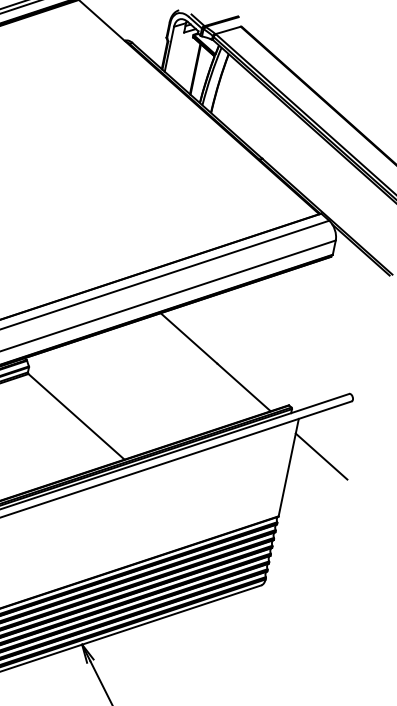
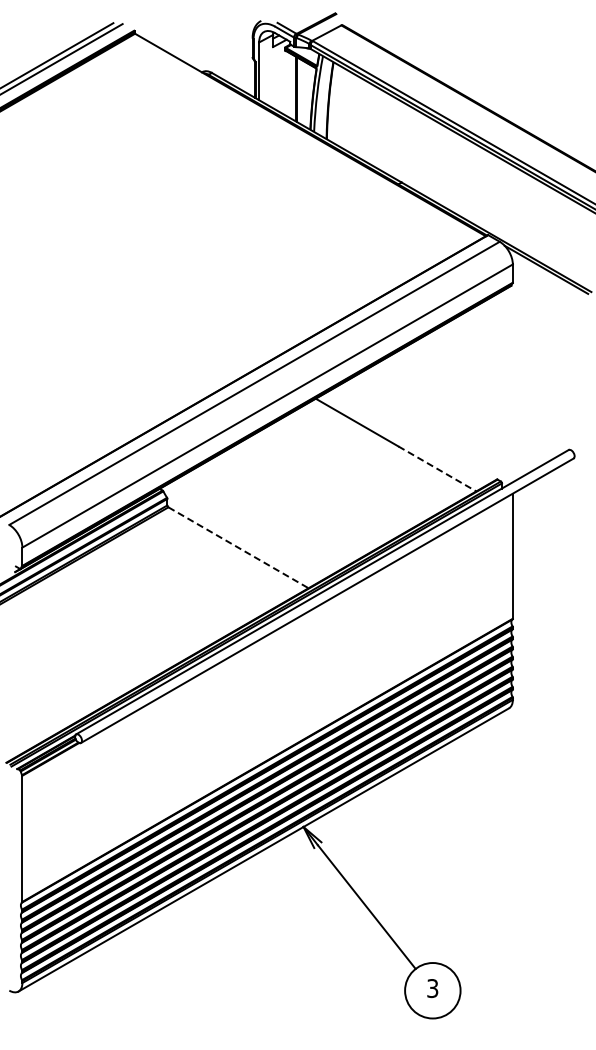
line: (244, 387) -> (437, 468), solid -> dashed
line: (76, 416) -> (238, 547), solid -> dashed
line: (321, 455) -> (550, 533), removed

